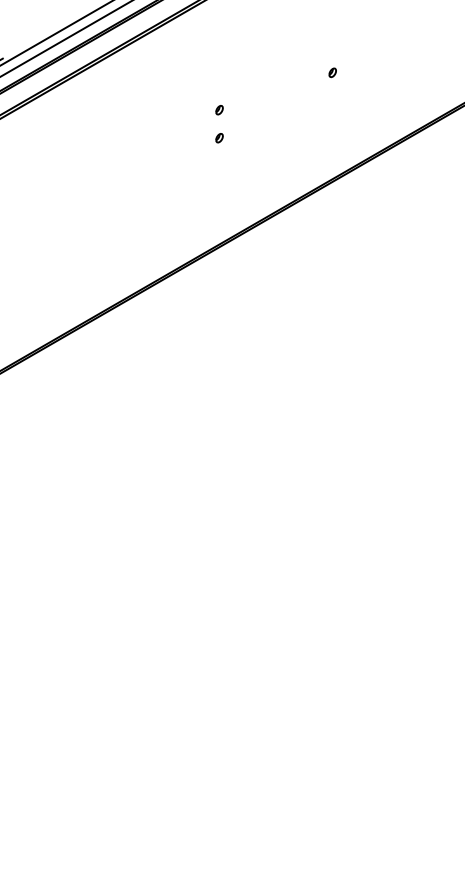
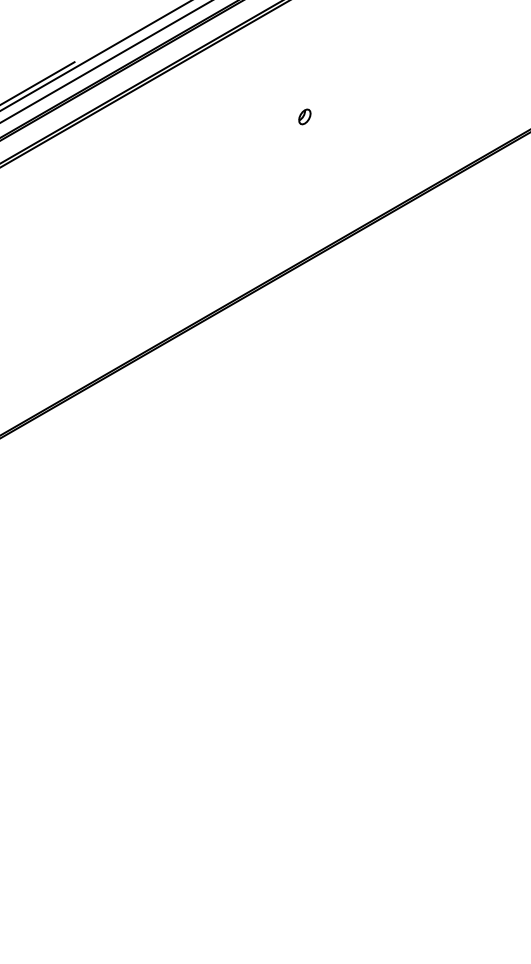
part: (332, 72) -> (424, 76), removed
part: (219, 109) -> (304, 116), size x1.6
part: (219, 137) -> (304, 146), removed

